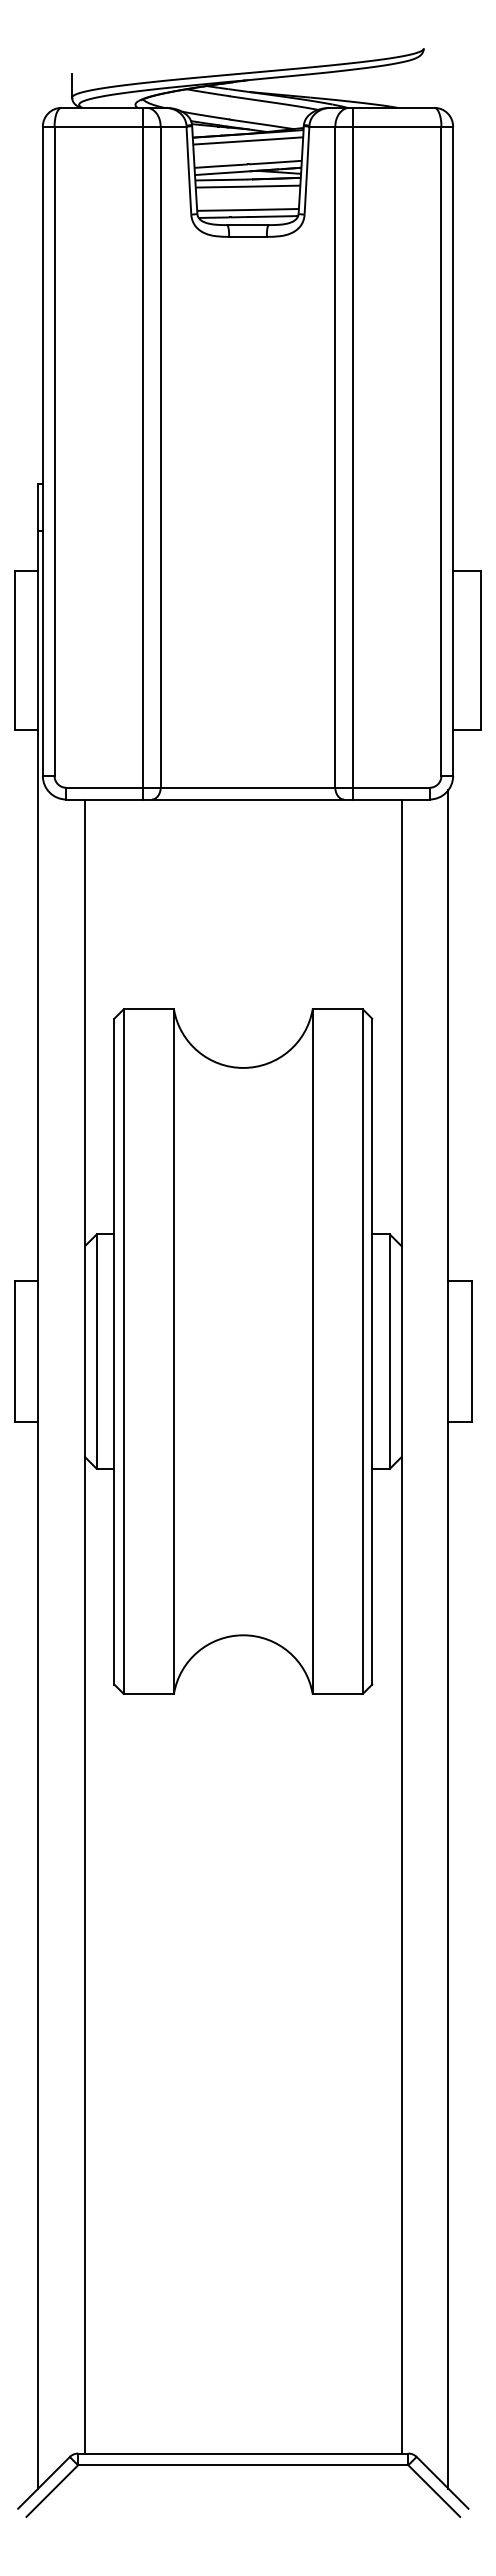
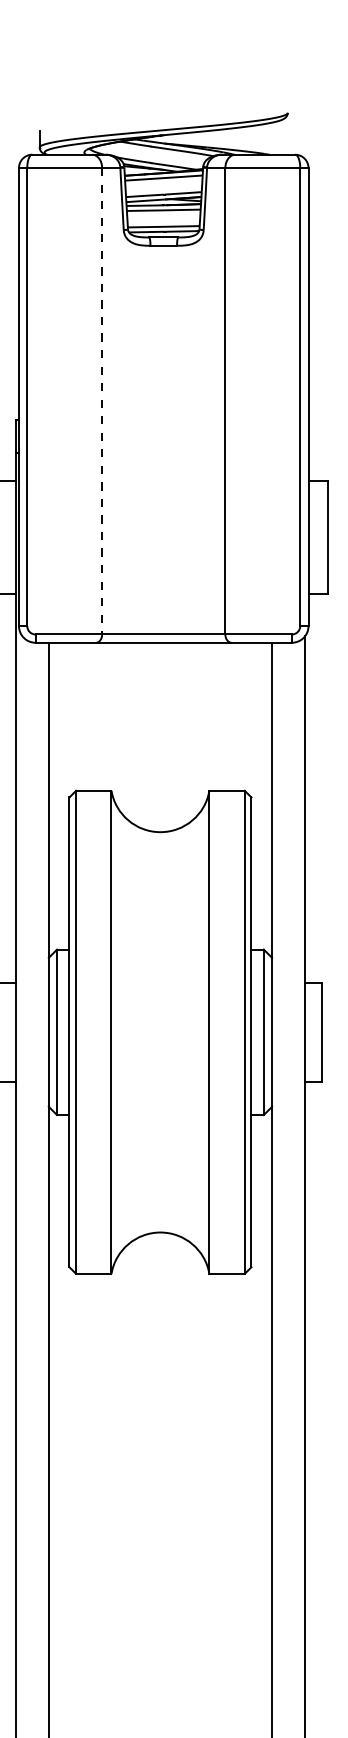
line: (143, 453) -> (90, 398), removed
line: (352, 453) -> (237, 398), removed
line: (160, 457) -> (102, 401), solid -> dashed

